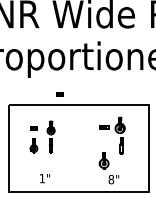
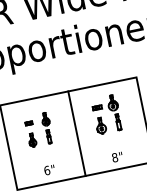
part: (59, 94) -> (47, 84), removed
line: (78, 148) -> (76, 133), added
part: (103, 160) -> (100, 125), moved
text: (42, 178) -> (47, 170), 1" -> 6"

